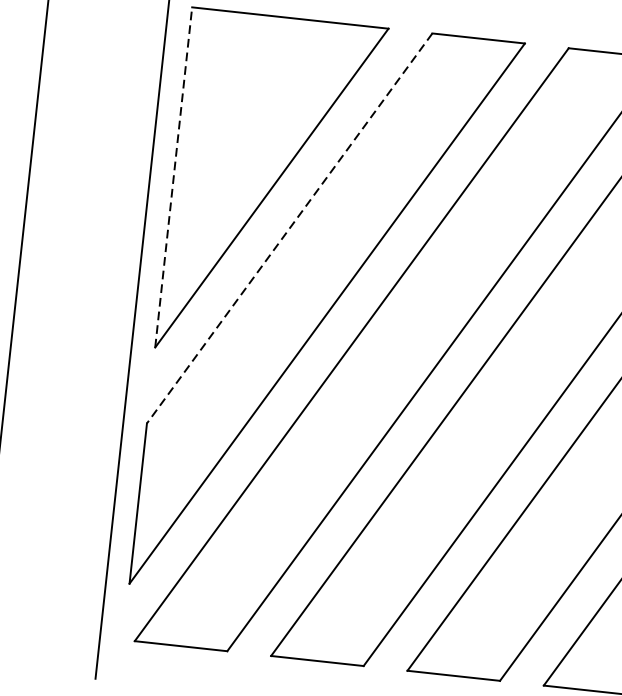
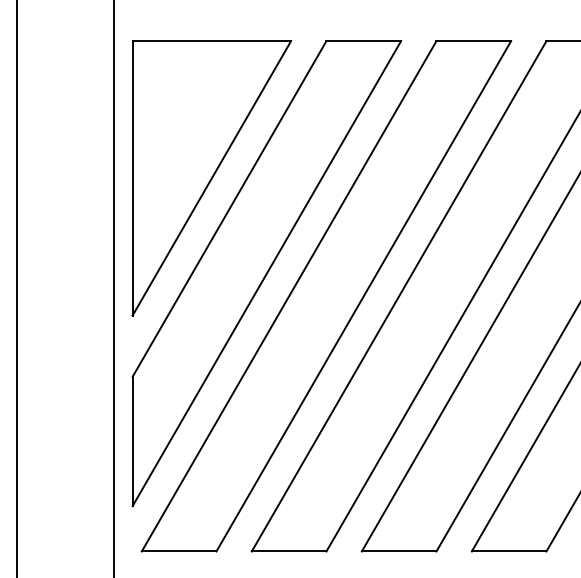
line: (173, 176) -> (132, 177), dashed -> solid
line: (289, 227) -> (229, 208), dashed -> solid

